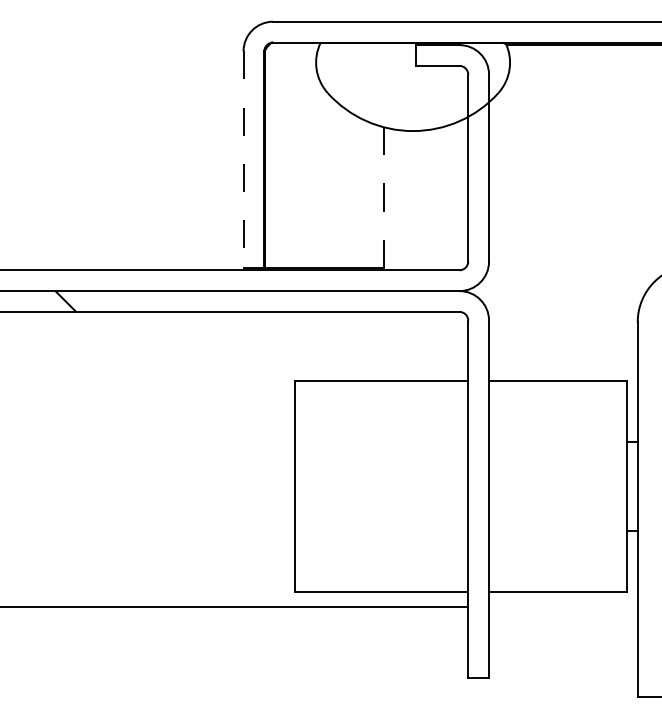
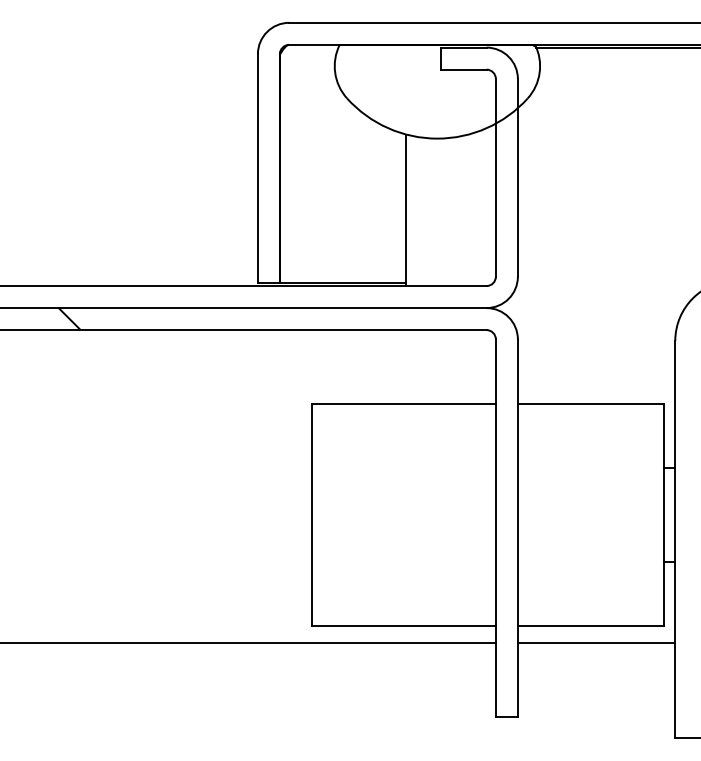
line: (243, 159) -> (257, 168), dashed -> solid
line: (383, 198) -> (406, 210), dashed -> solid
line: (563, 606) -> (596, 642), added

